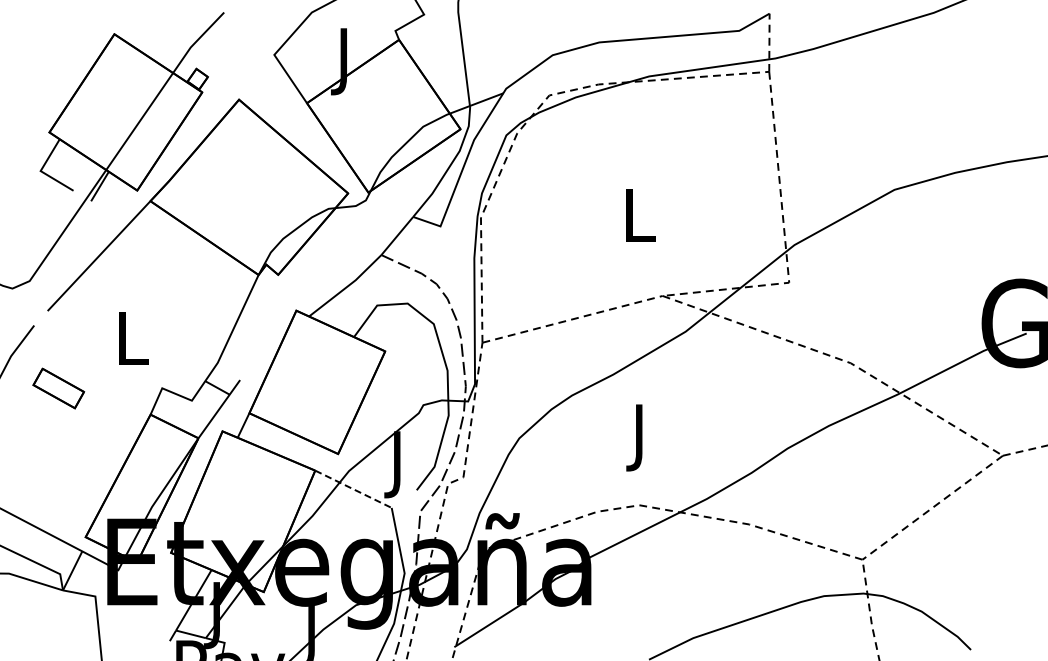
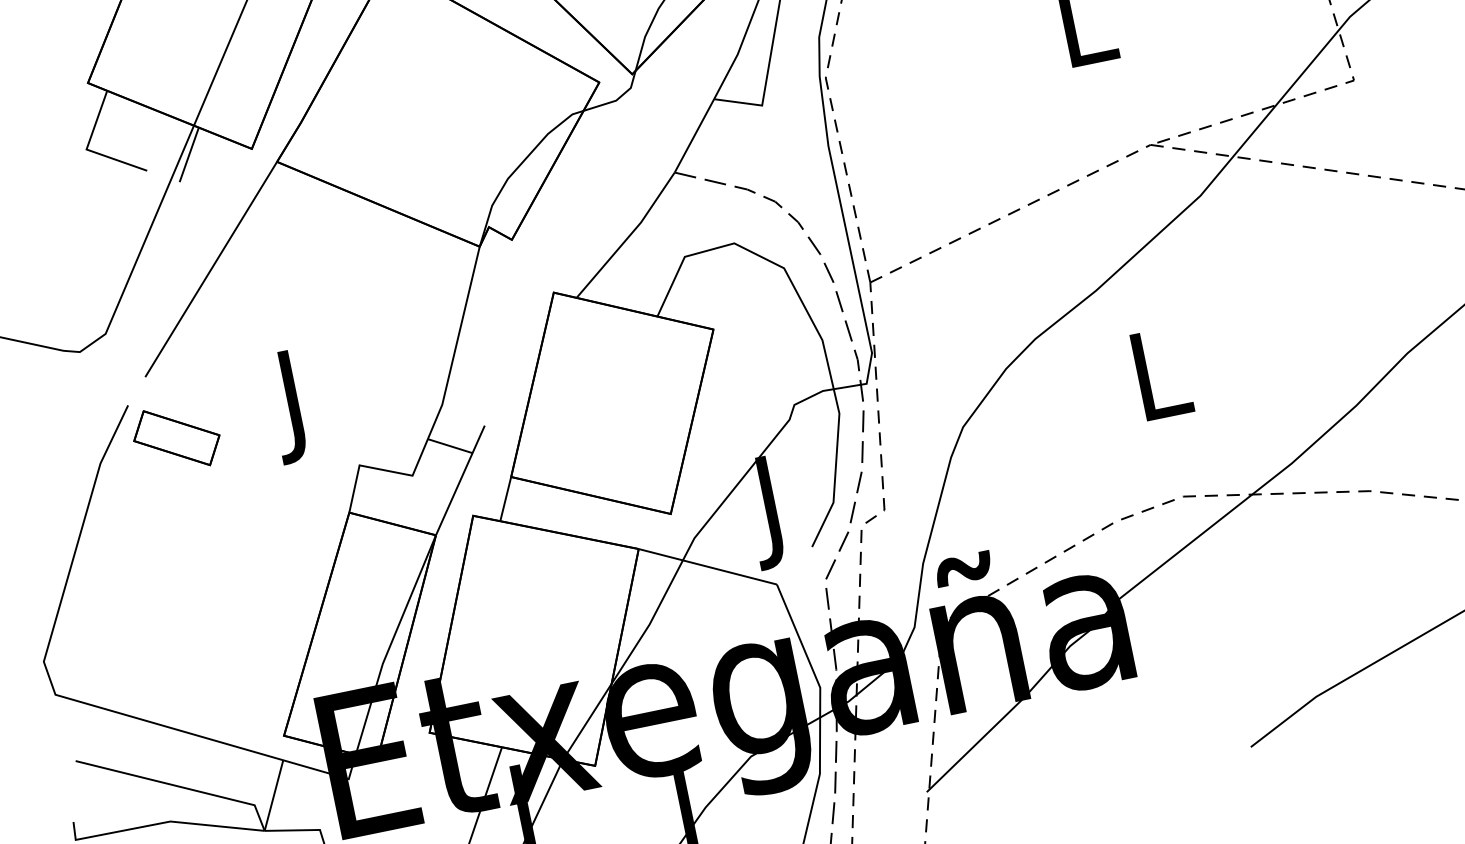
text: (133, 345) -> (297, 404), L -> J
part: (58, 388) -> (176, 438), moved
text: (641, 437) -> (1163, 384), J -> L
line: (353, 489) -> (707, 567), dashed -> solid

